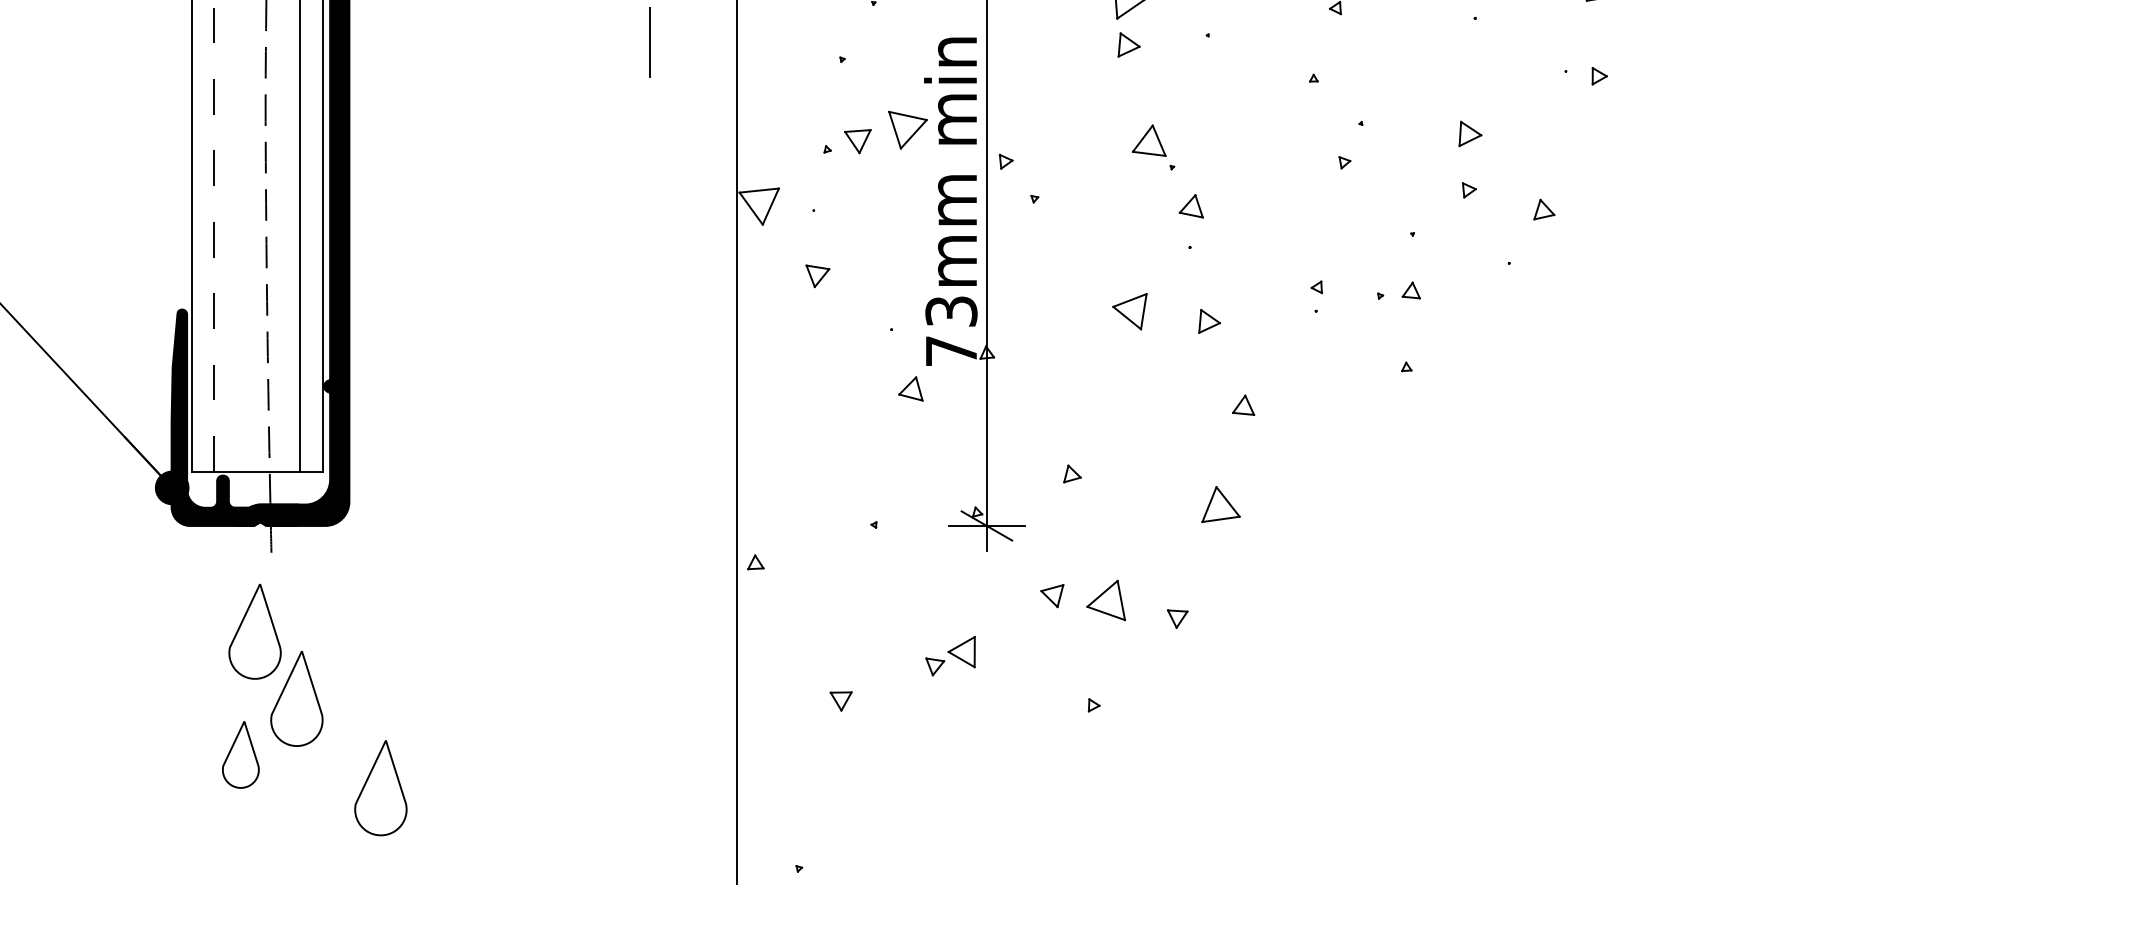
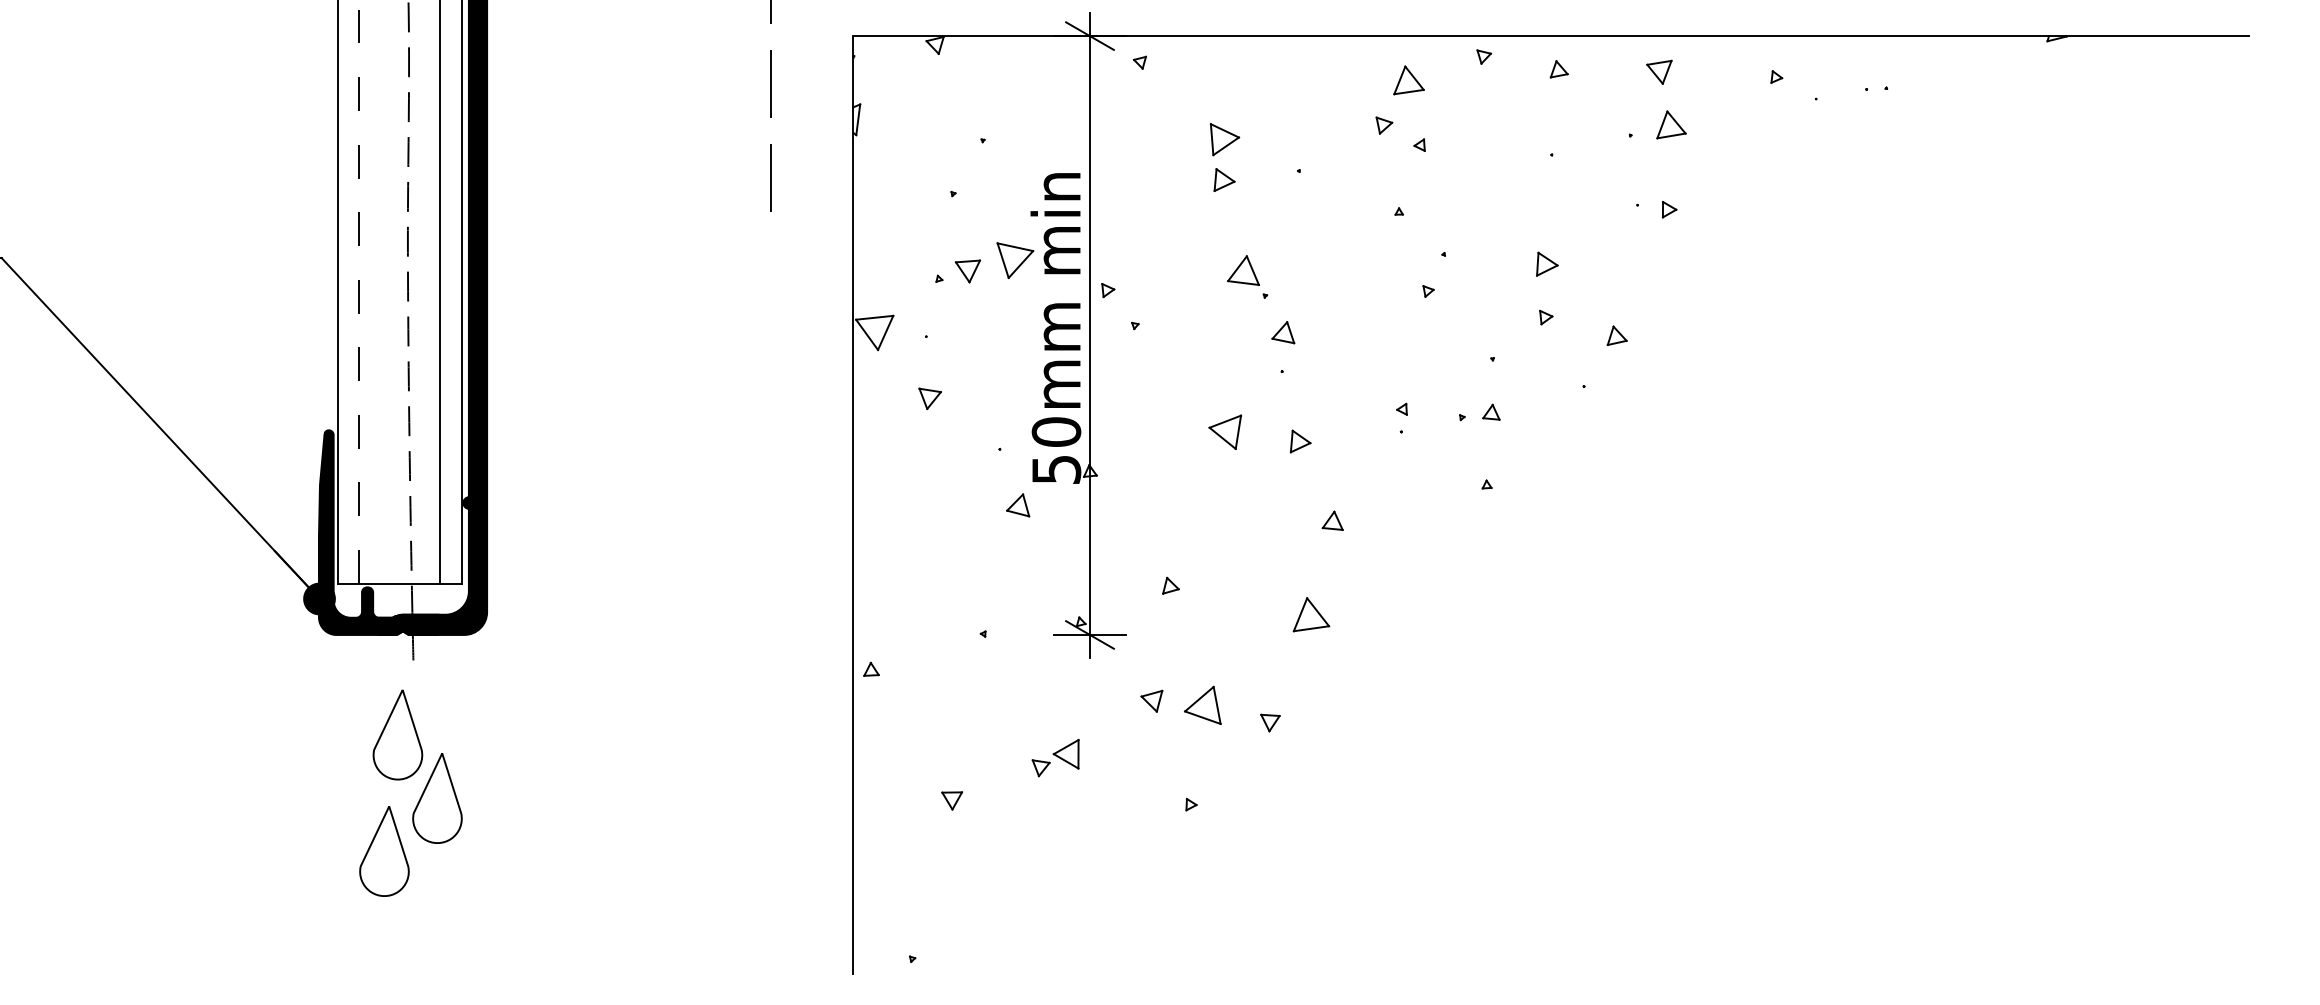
text: (951, 330) -> (1056, 450), 73mm -> 50mm
part: (240, 754) -> (384, 851), size x1.43
part: (380, 787) -> (516, 882), removed

